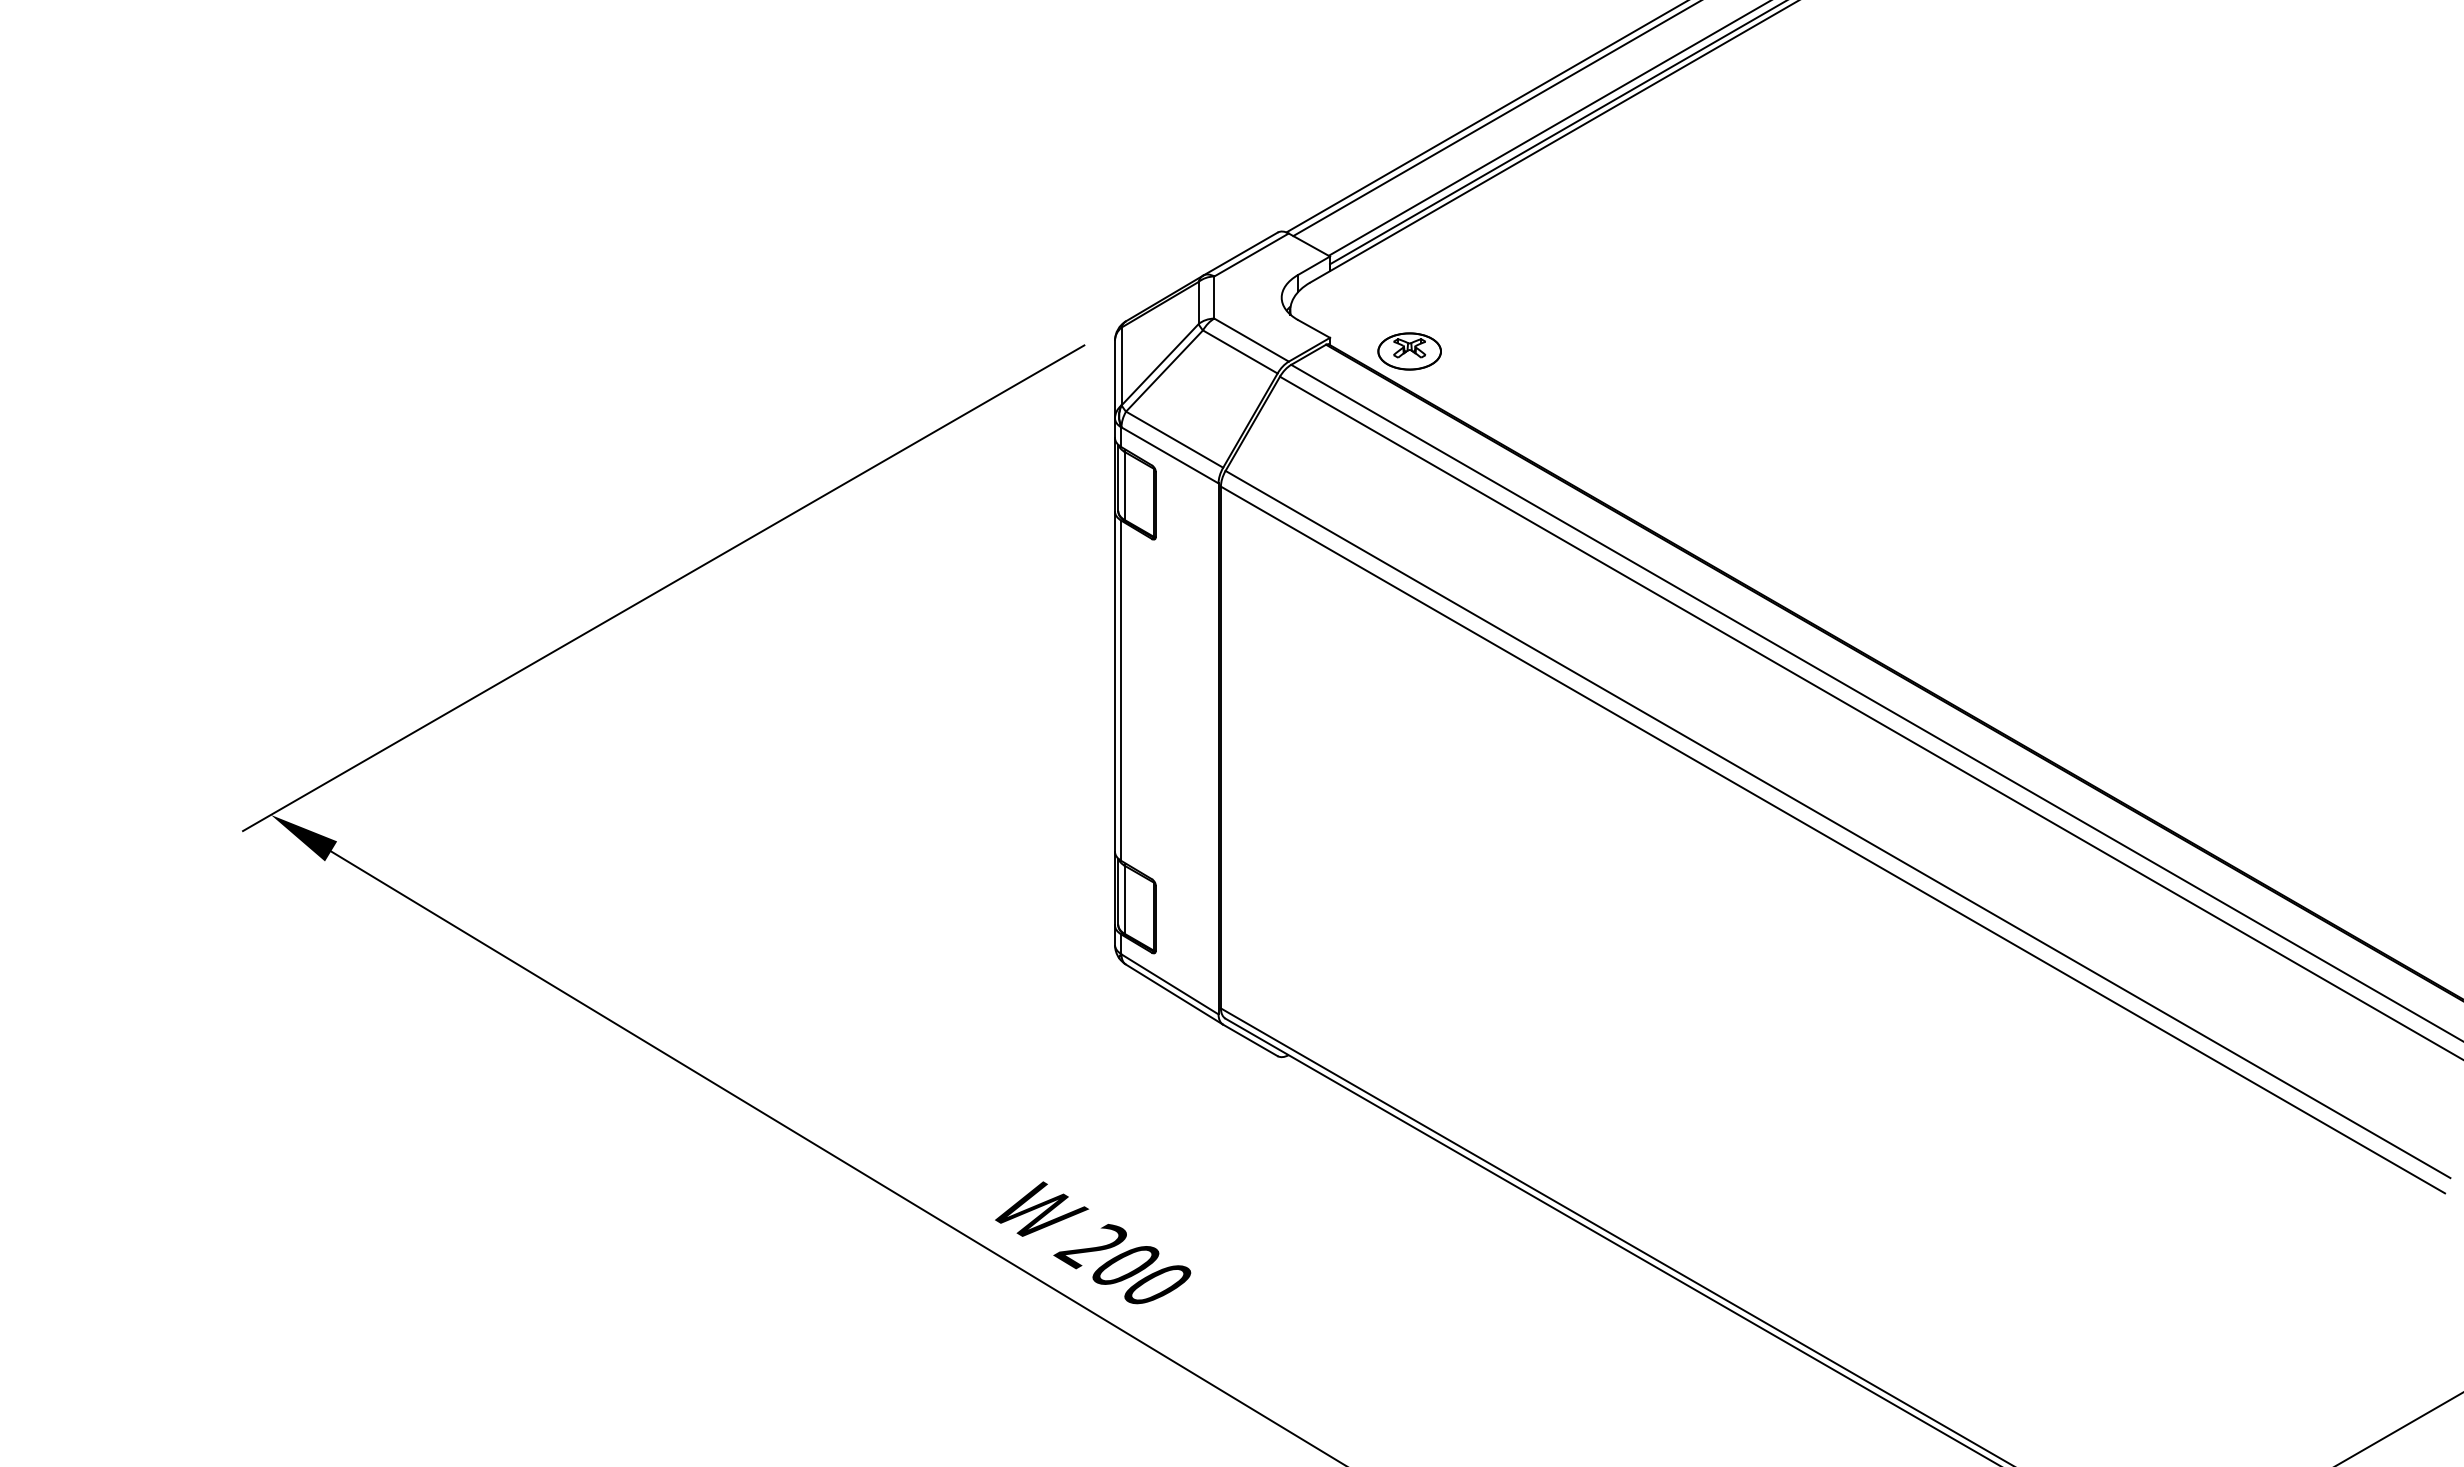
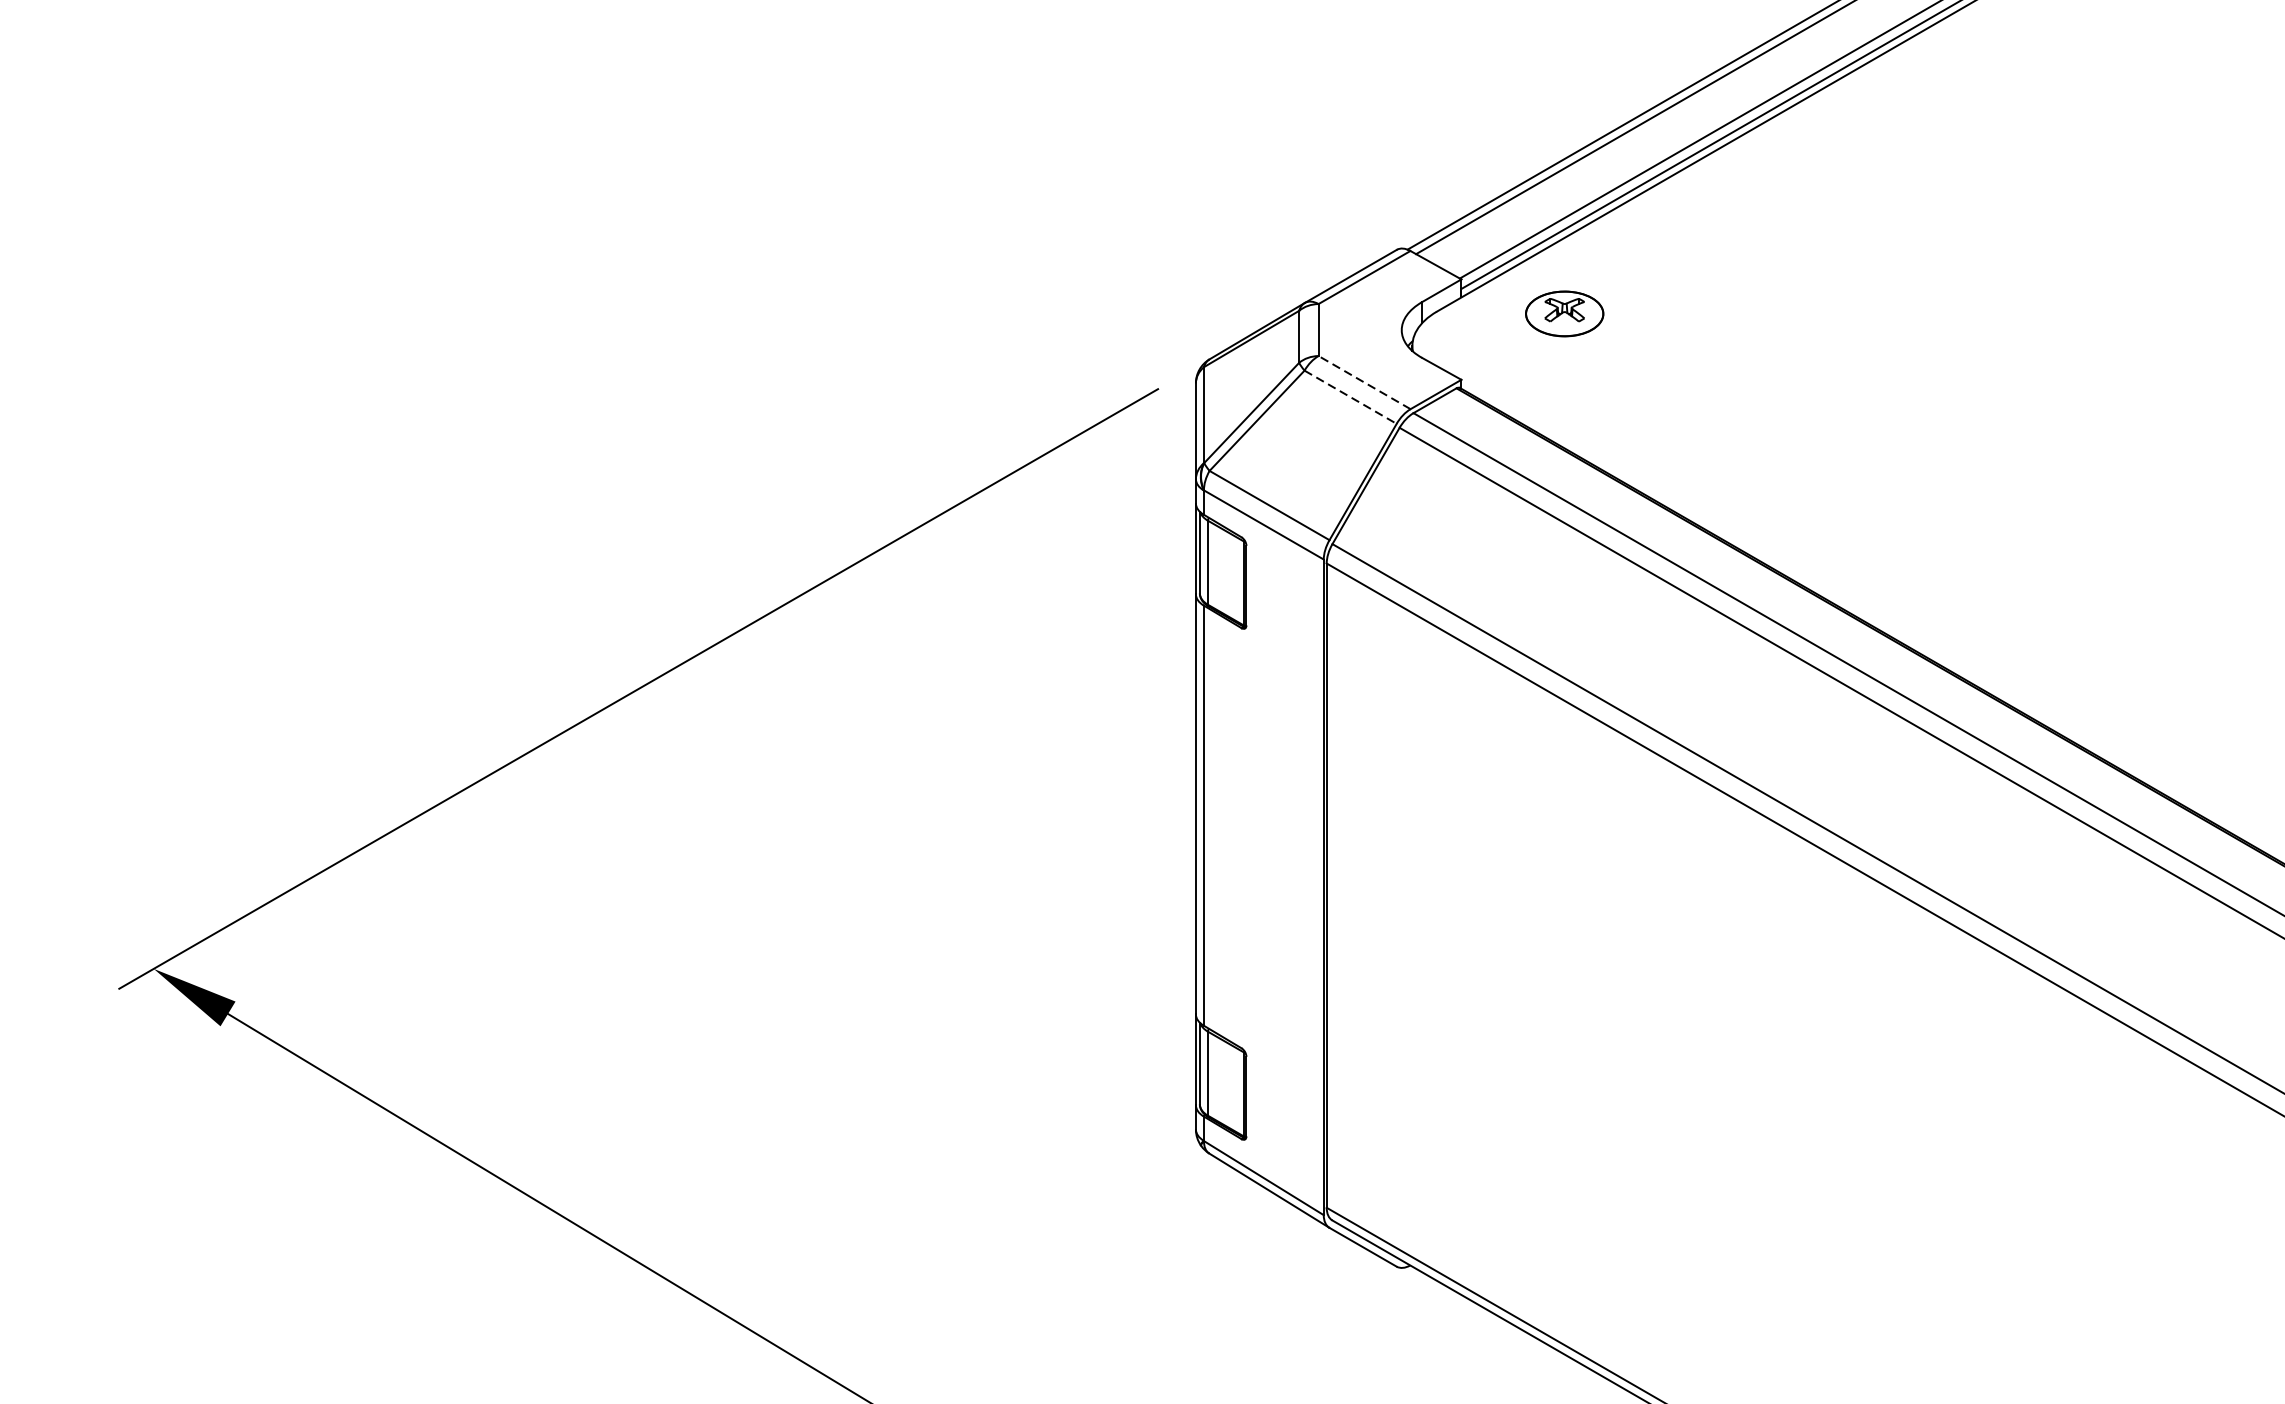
line: (1251, 339) -> (1364, 381), solid -> dashed
part: (1409, 351) -> (1564, 313), moved
line: (1240, 352) -> (1350, 397), solid -> dashed

